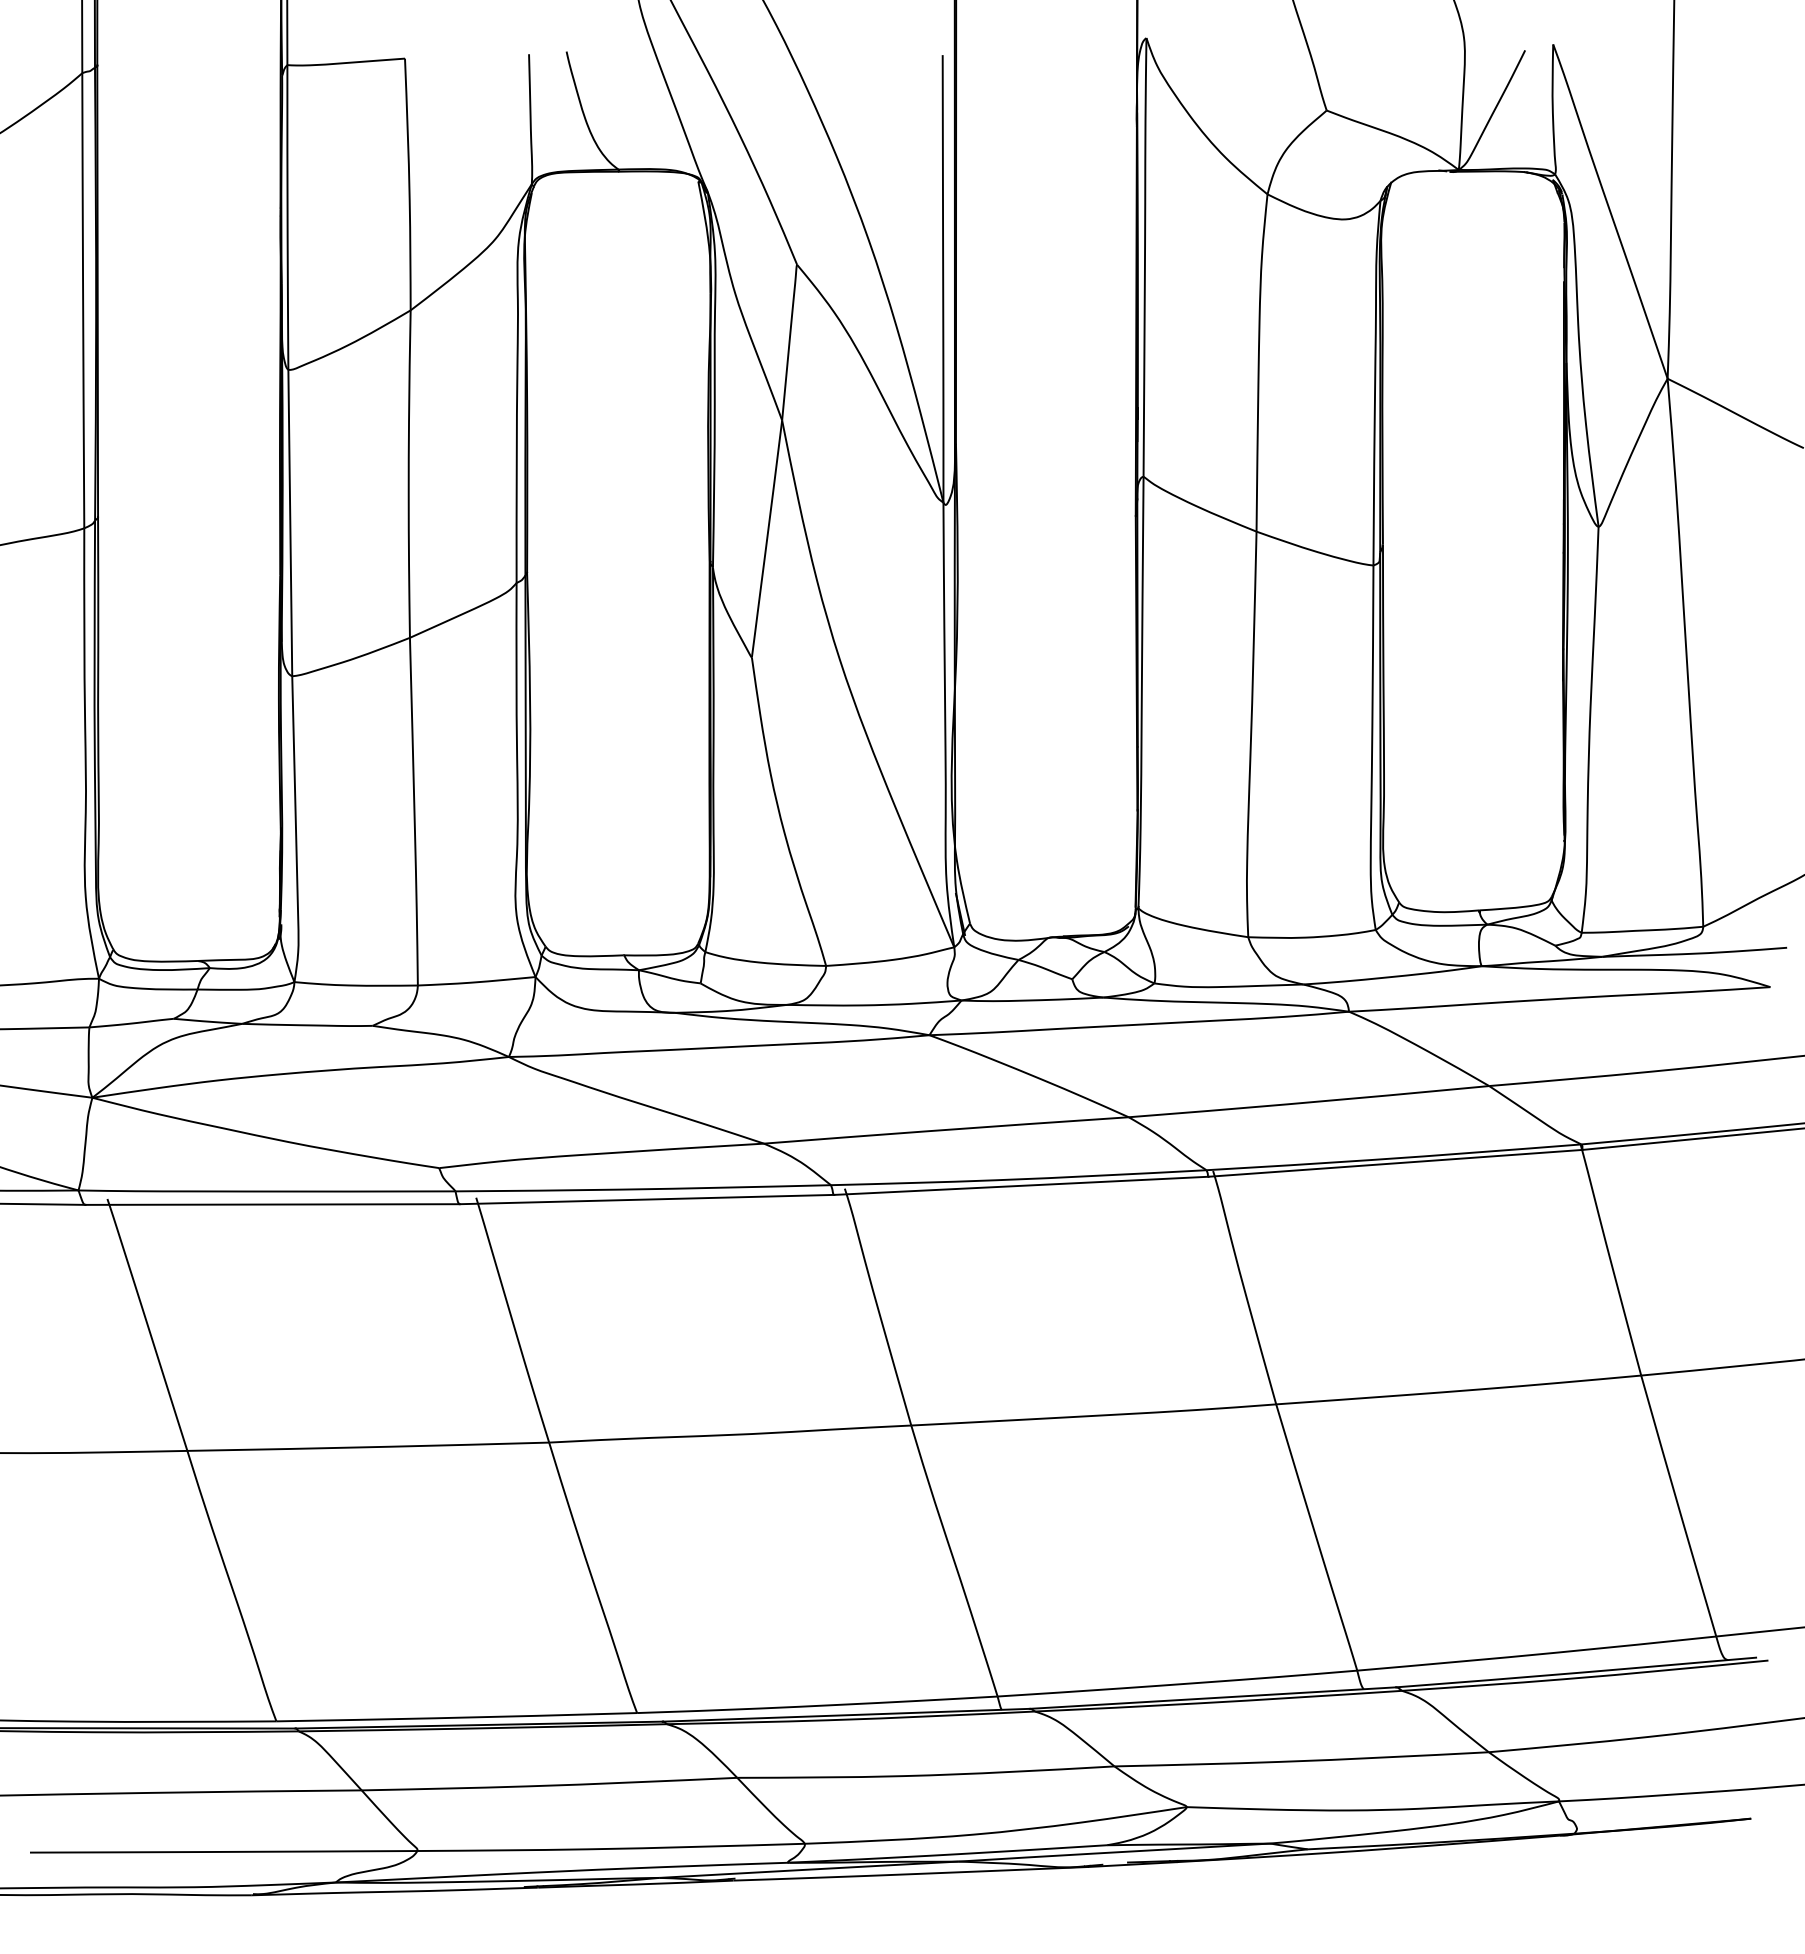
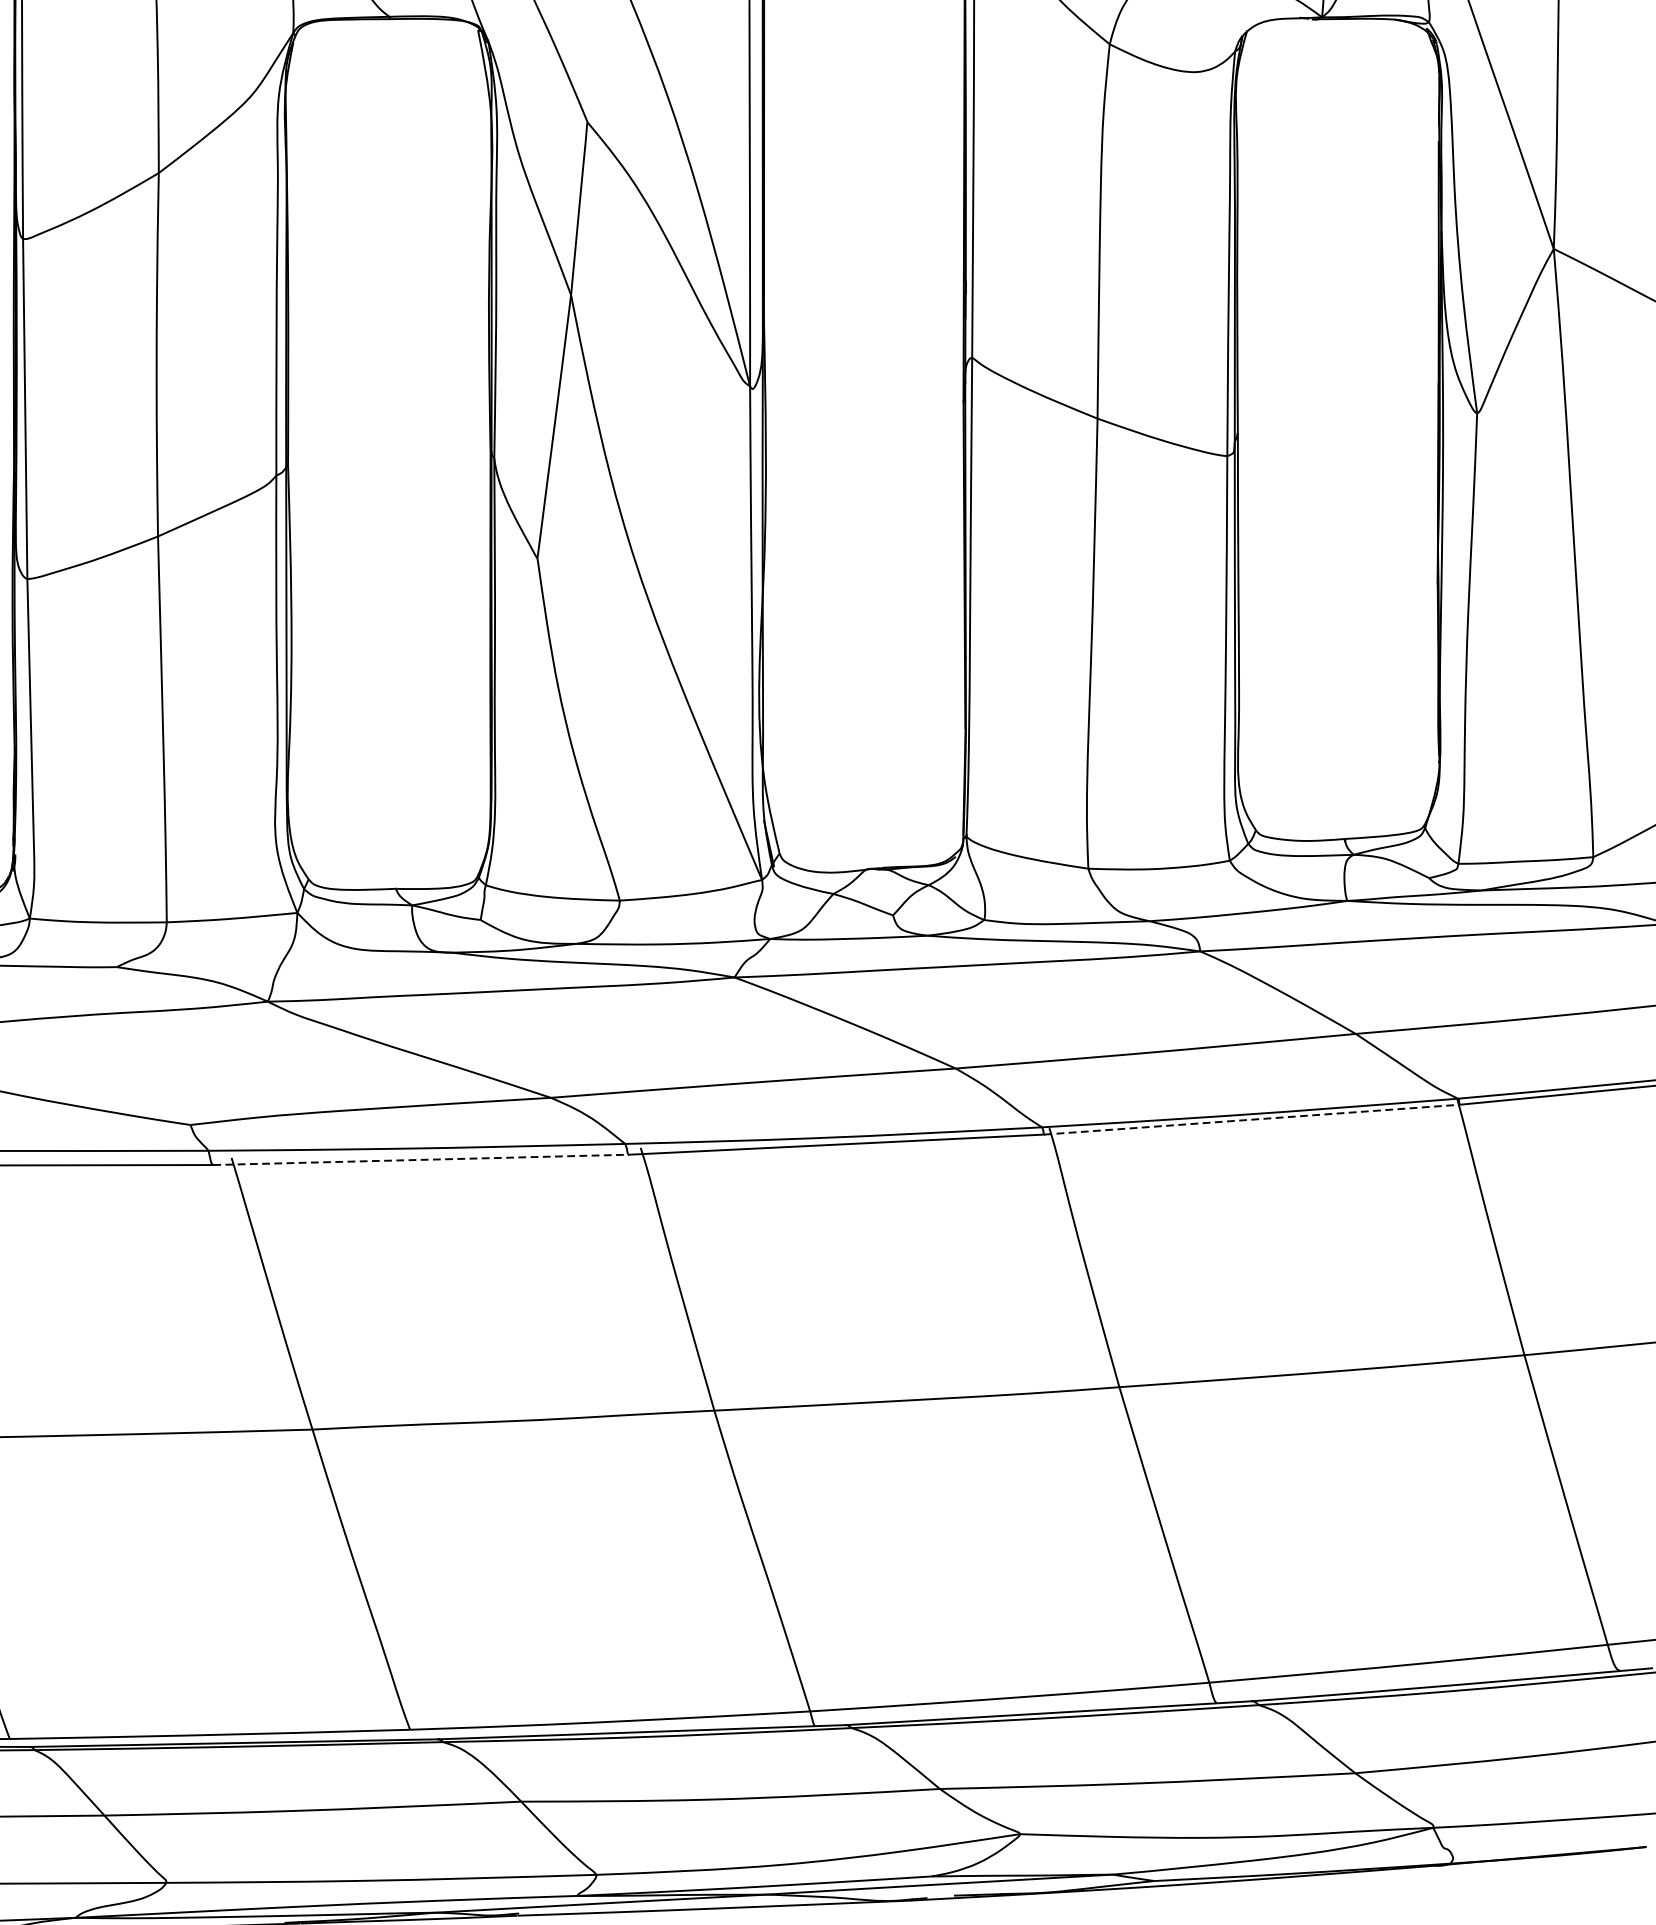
line: (1395, 1163) -> (1251, 1119), solid -> dashed
line: (647, 1199) -> (421, 1159), solid -> dashed

